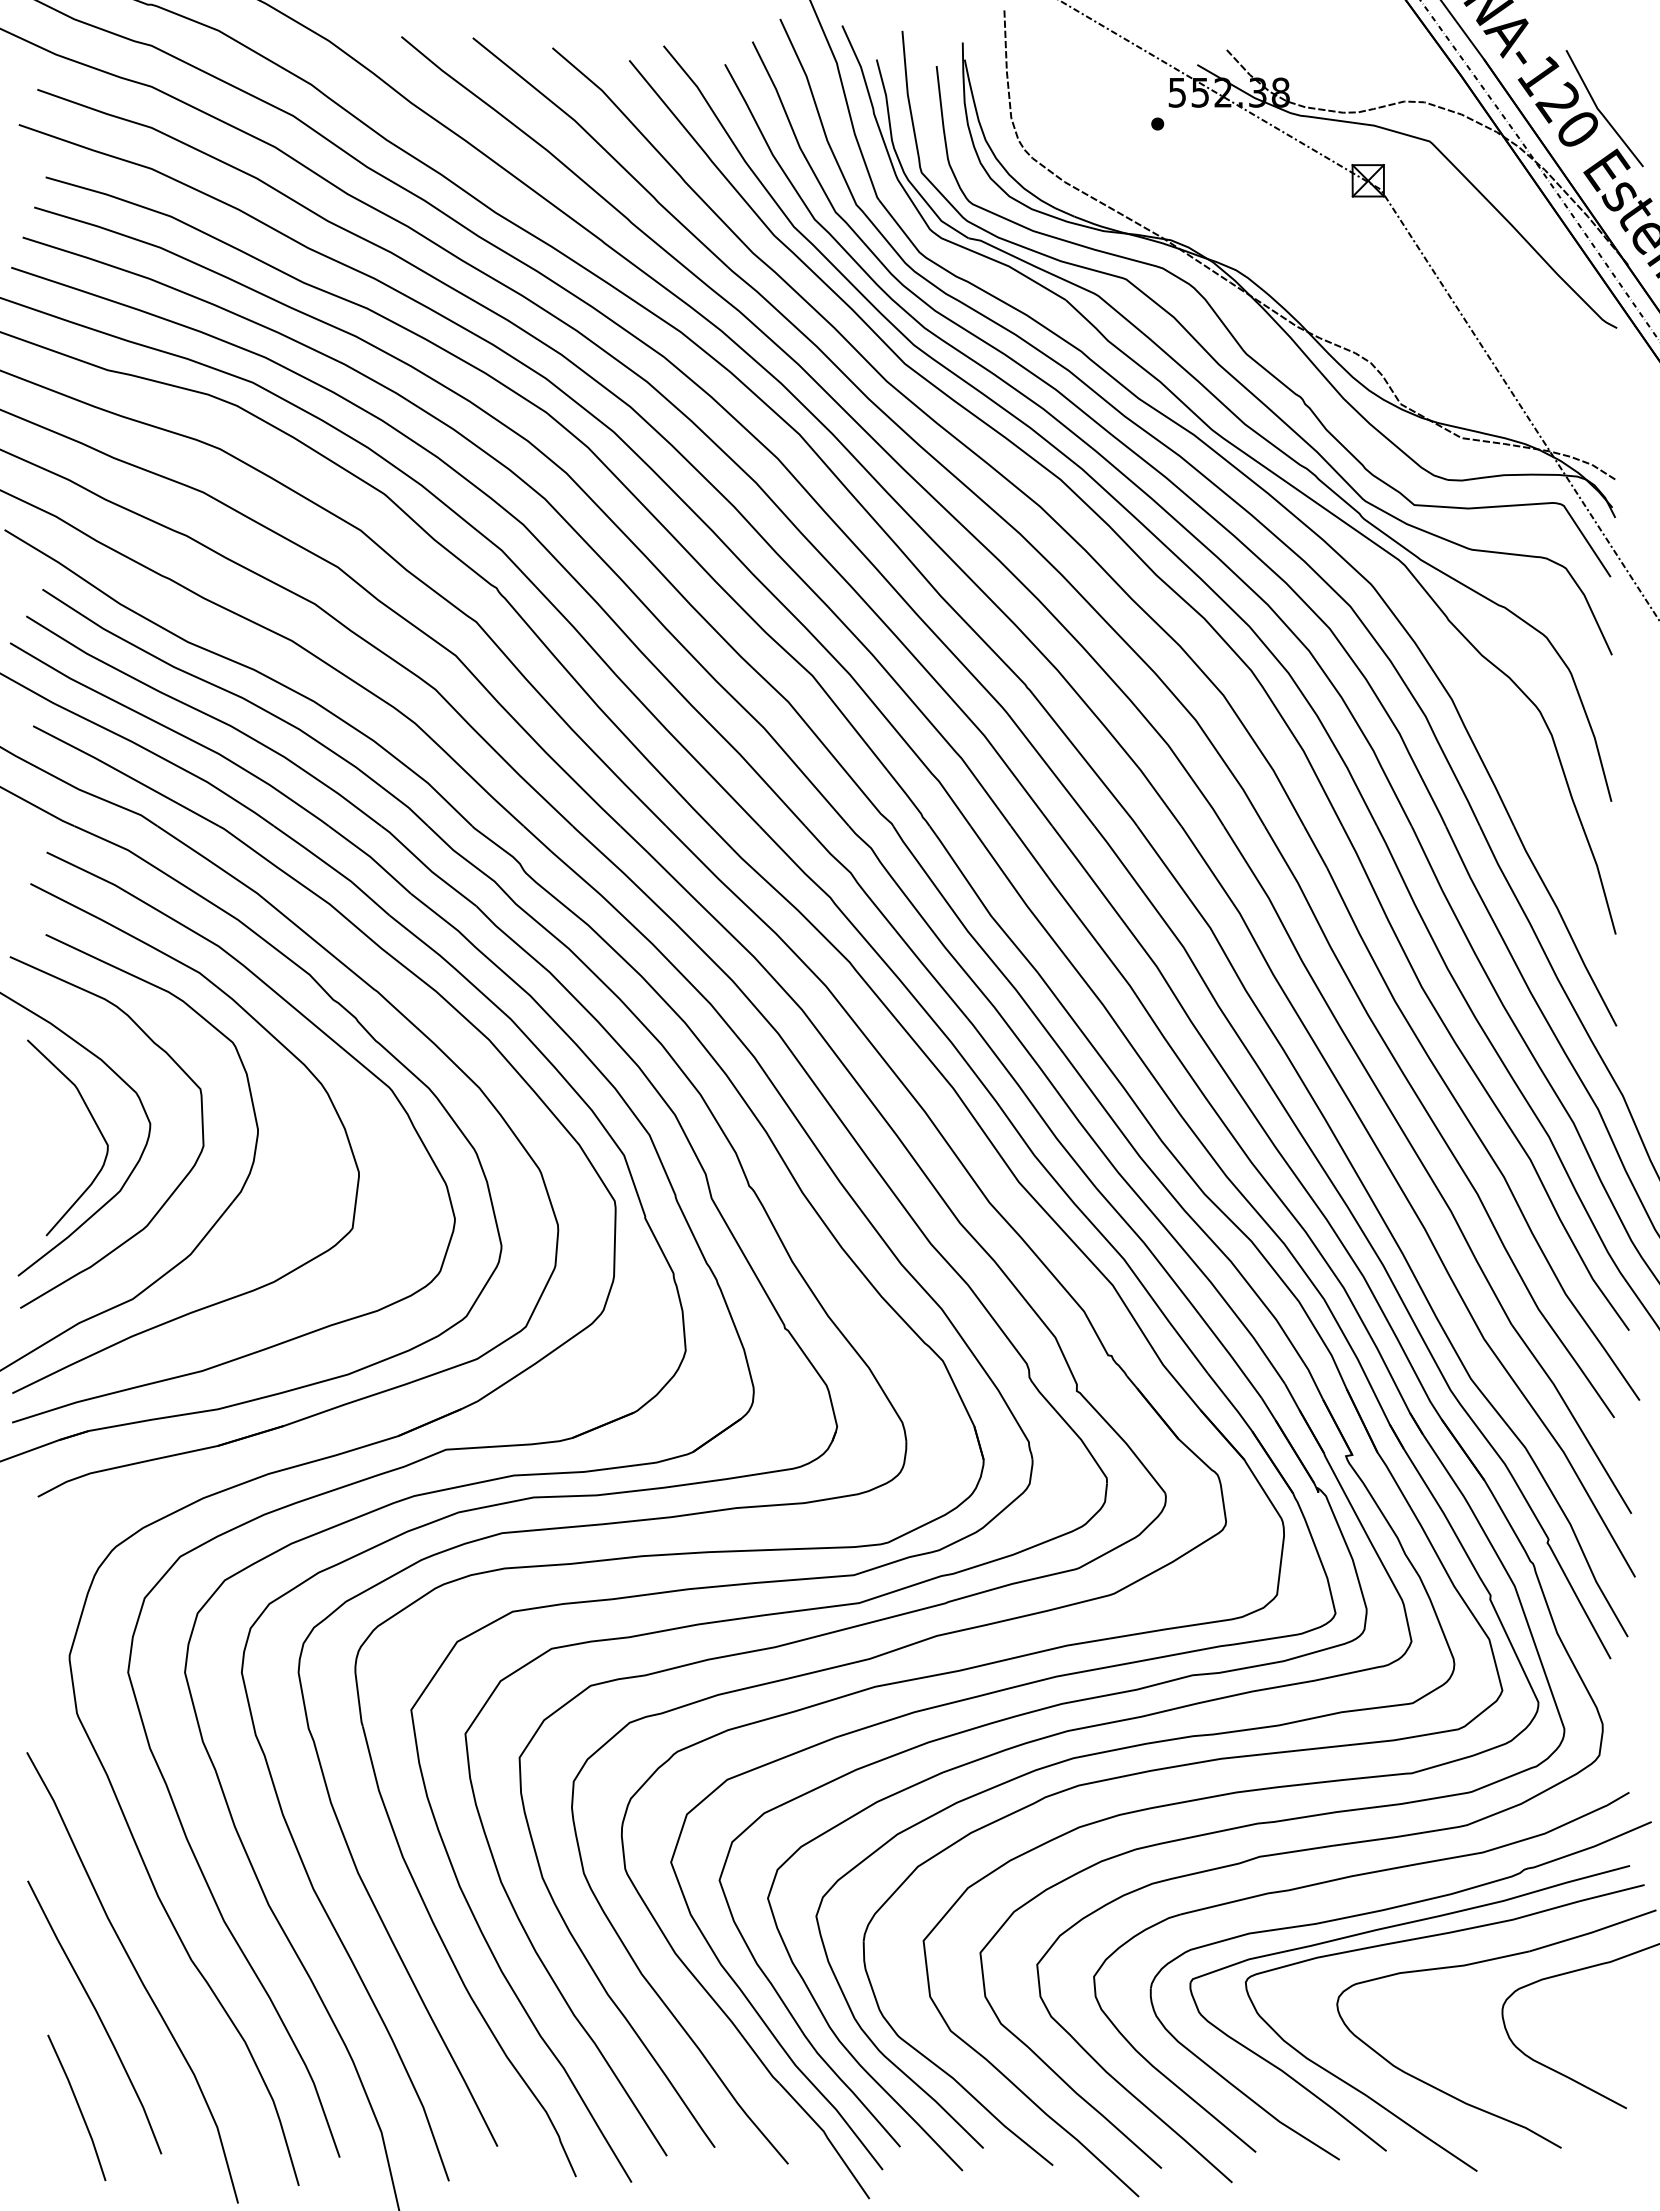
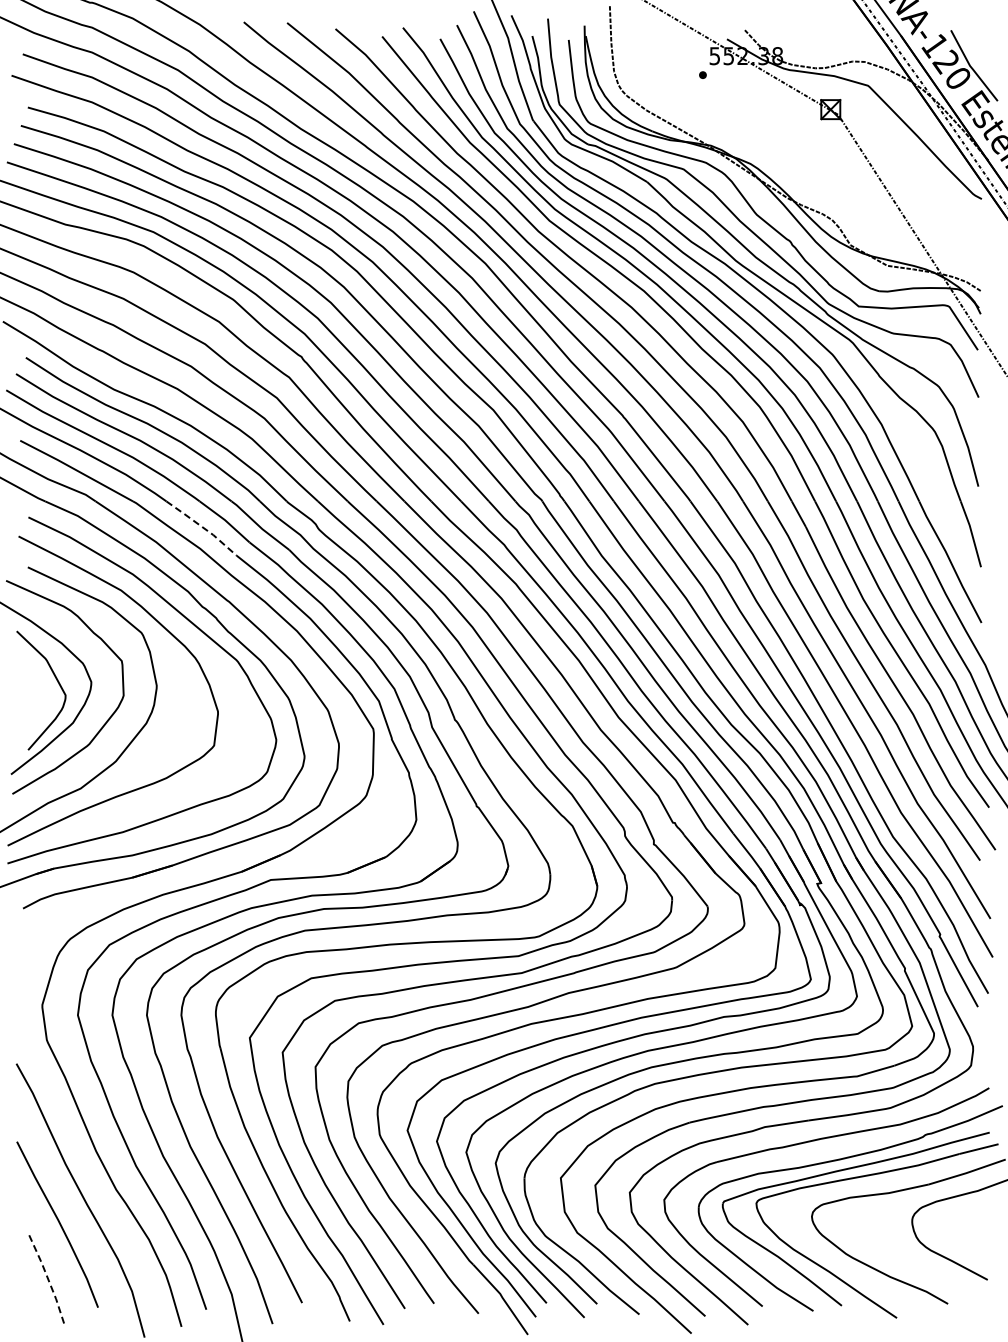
line: (333, 869) -> (202, 527), solid -> dashed
line: (79, 2107) -> (48, 1279), solid -> dashed

